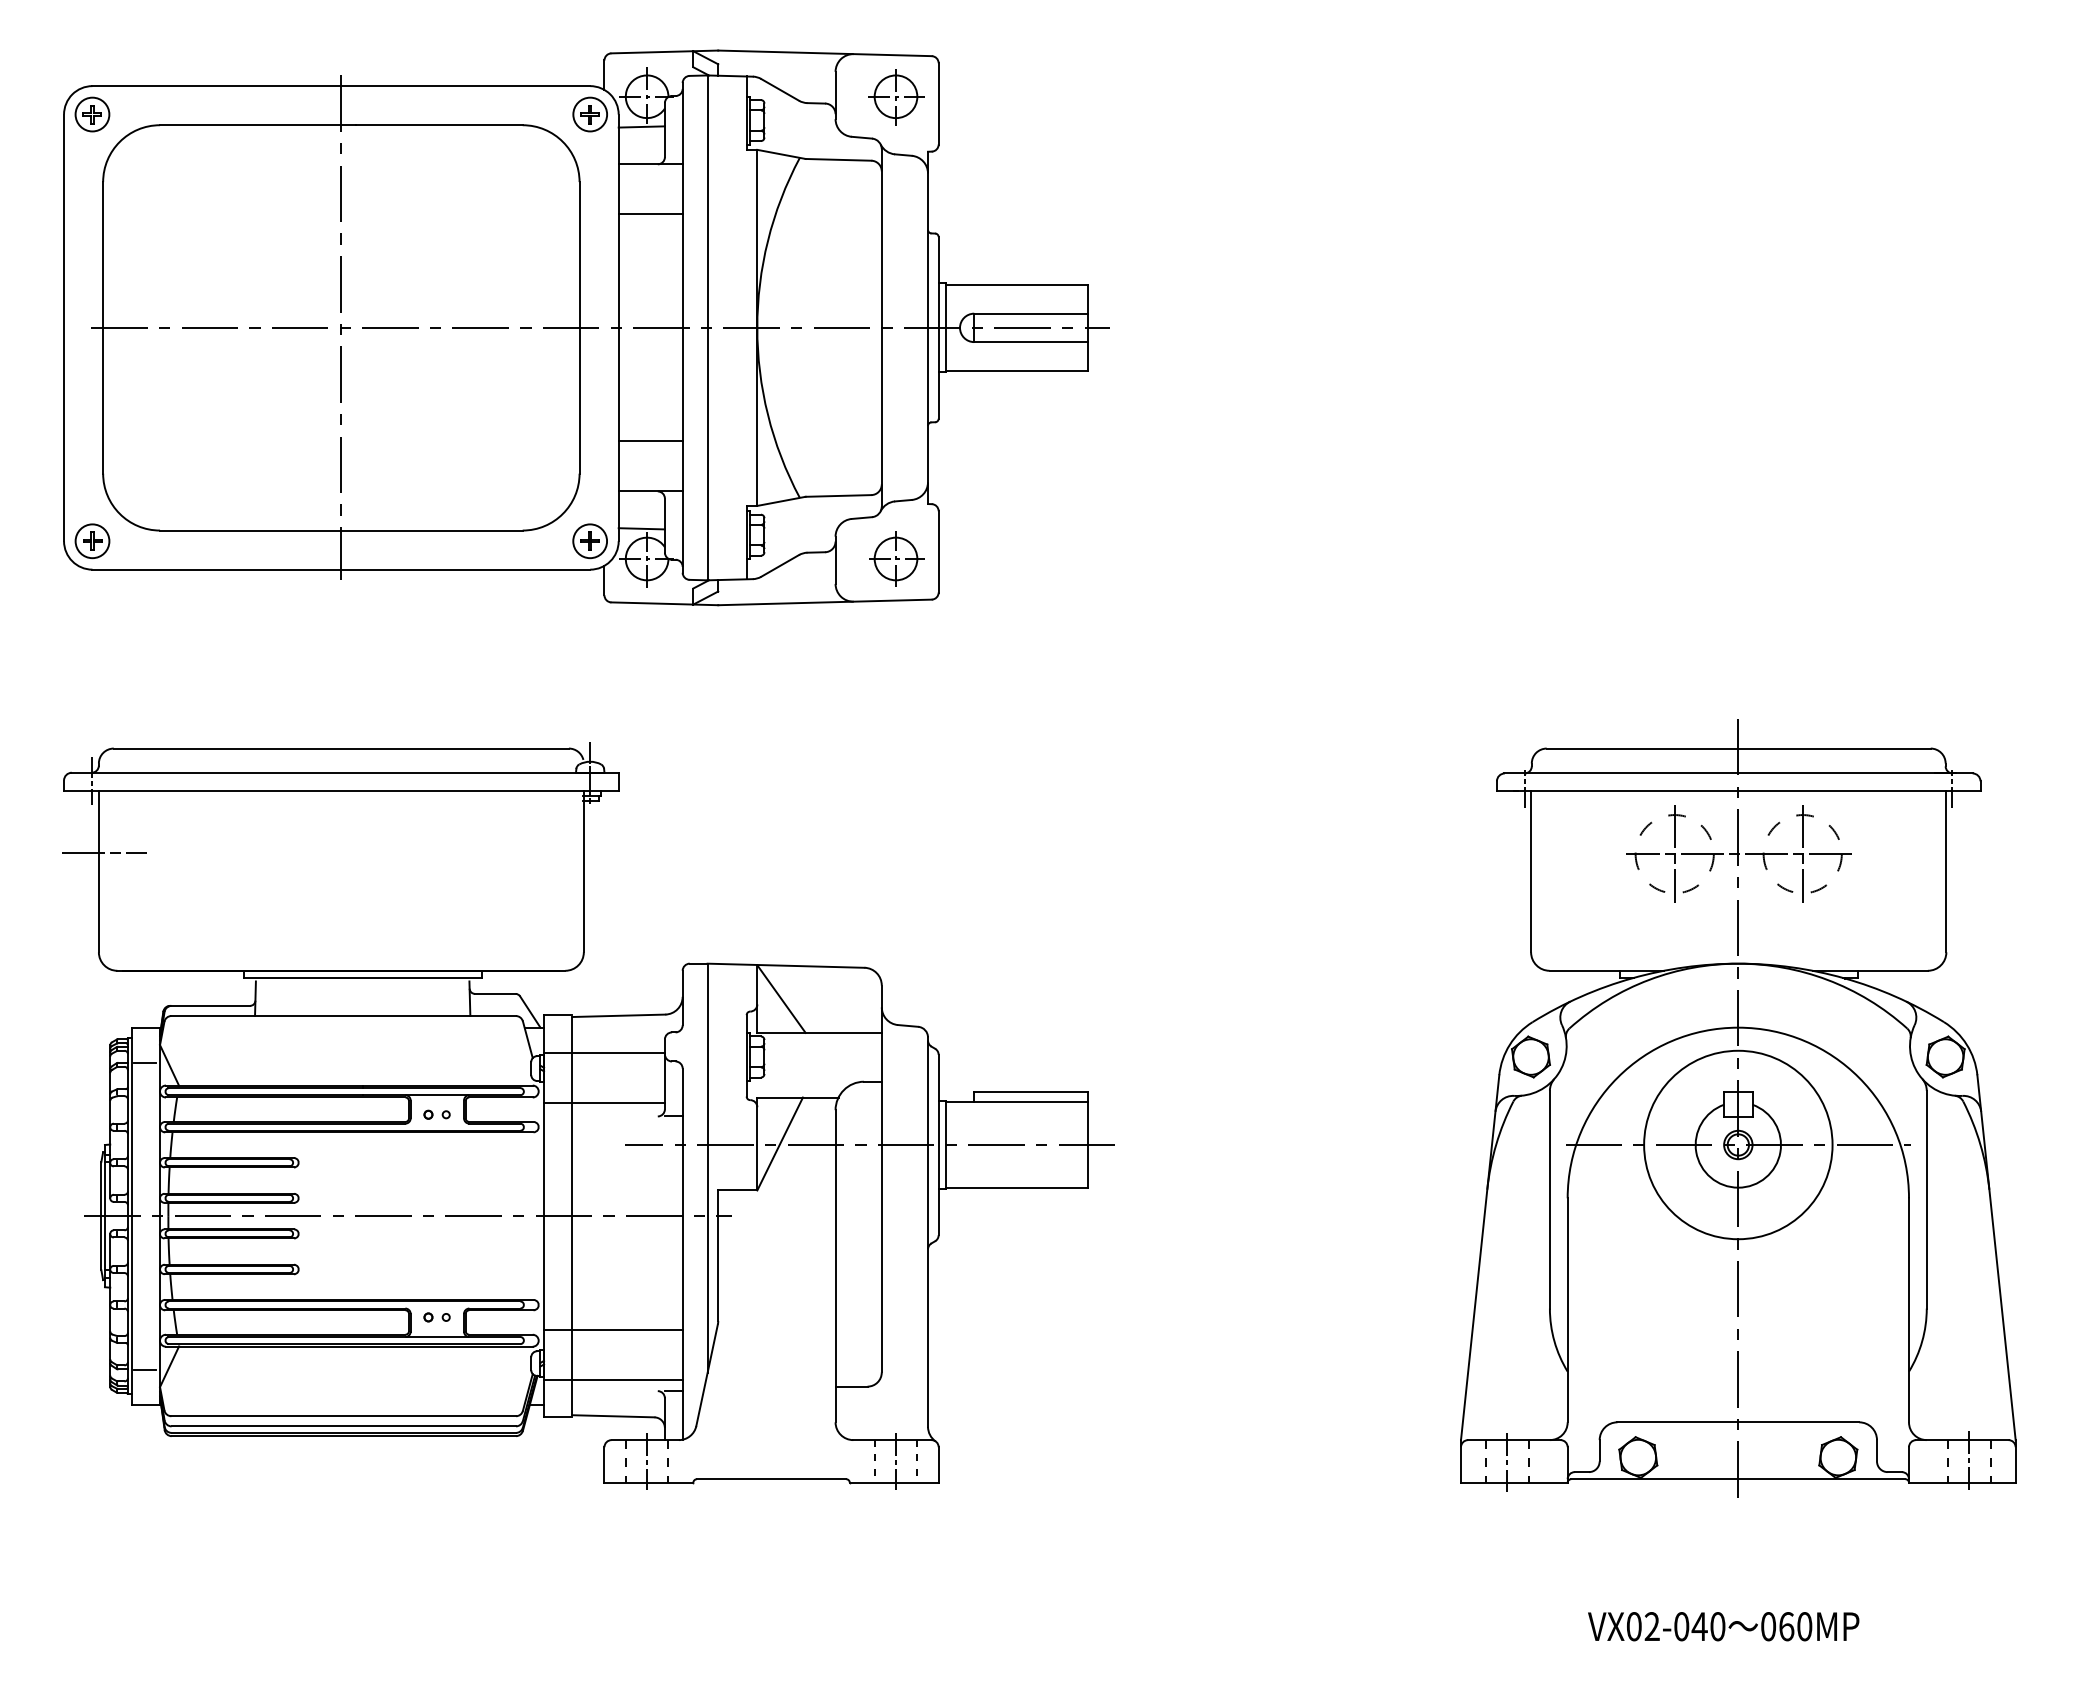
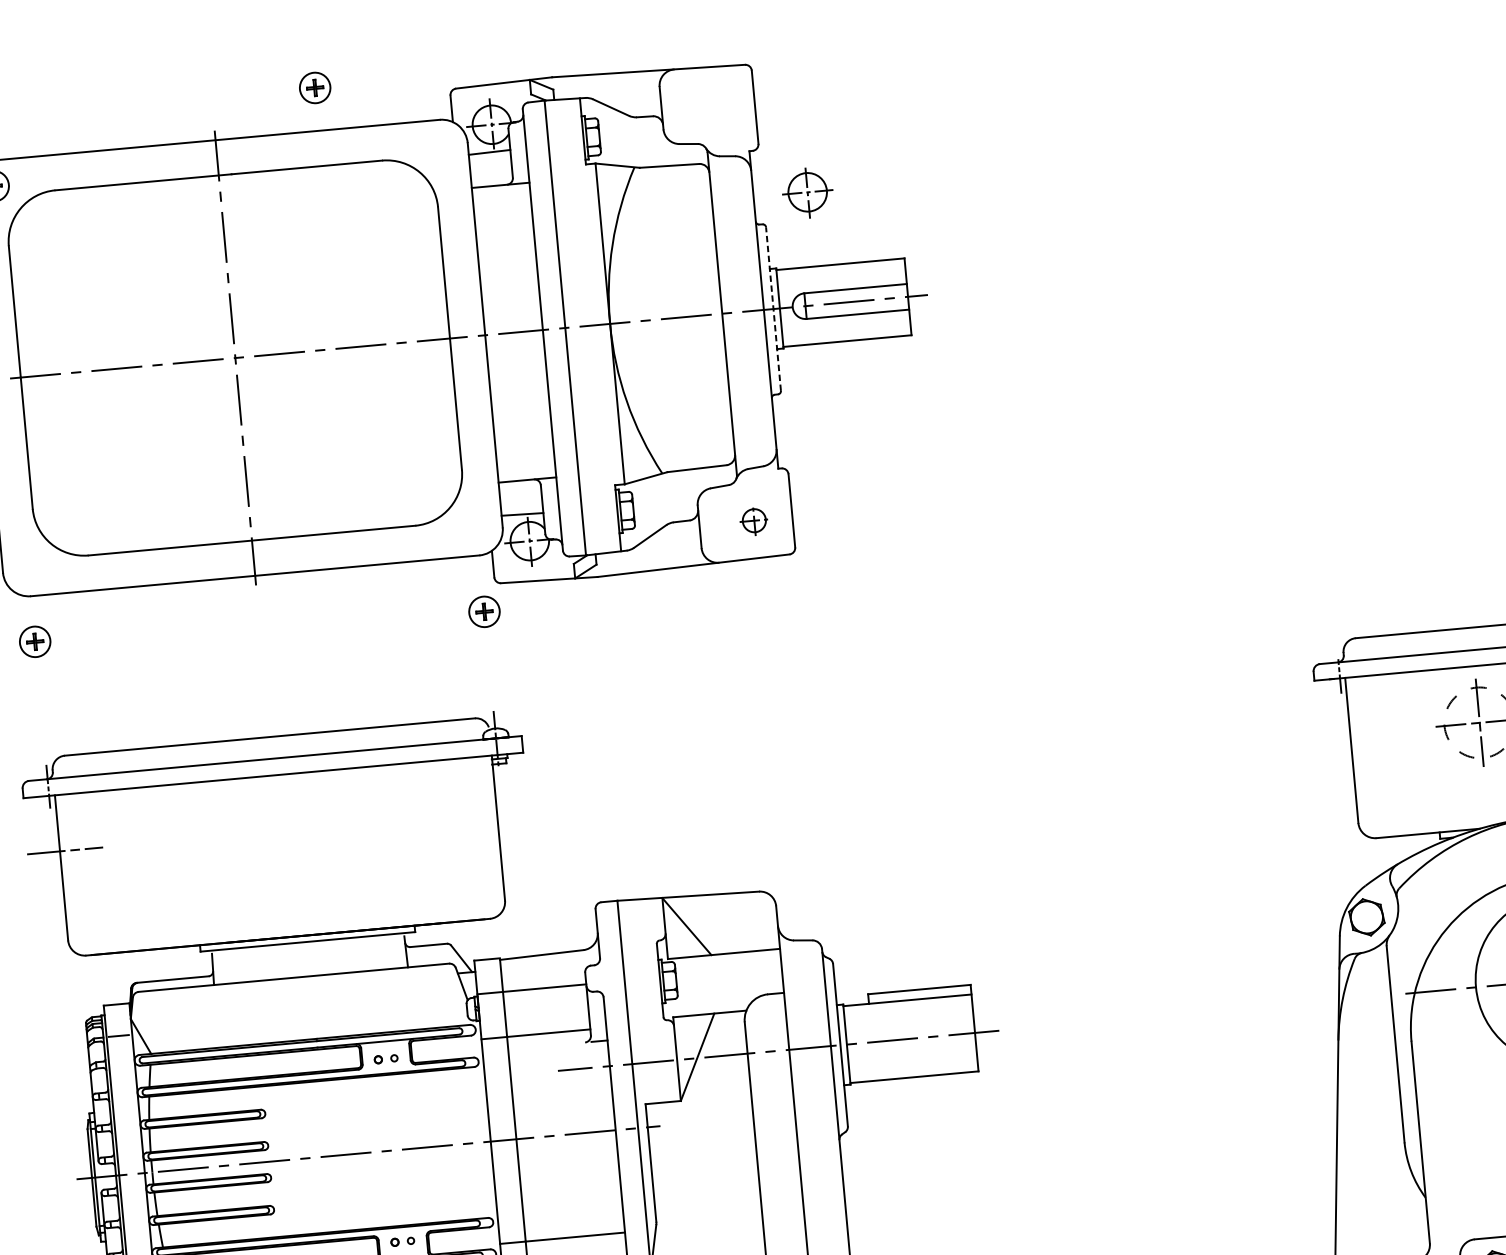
part: (896, 97) -> (808, 192), moved
part: (589, 114) -> (314, 87), moved
line: (650, 214) -> (504, 230), removed
line: (938, 327) -> (773, 308), solid -> dashed
line: (650, 441) -> (523, 435), removed
part: (92, 541) -> (35, 642), moved
part: (589, 541) -> (483, 612), moved
part: (896, 558) -> (754, 520), size x0.6

